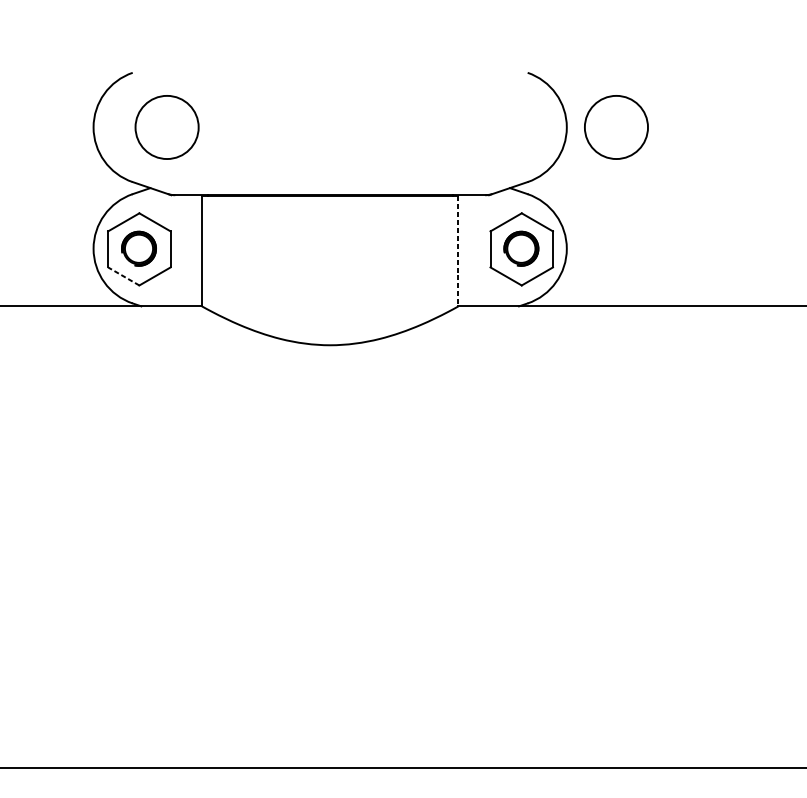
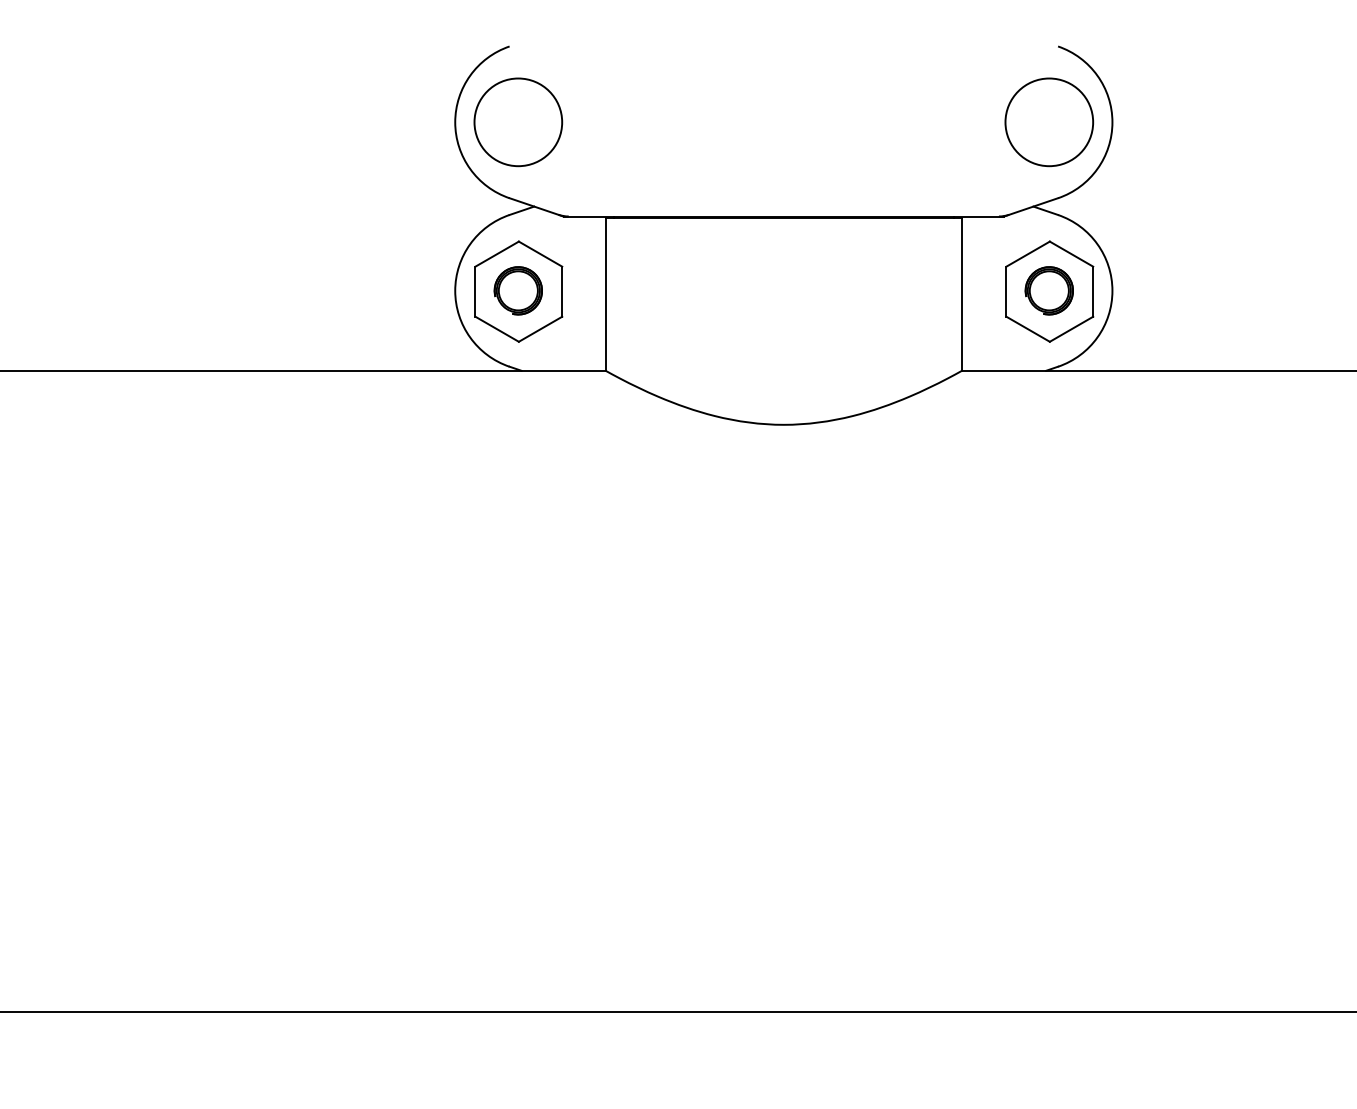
circle: (167, 127) -> (518, 122), moved
circle: (616, 127) -> (1049, 122), moved
line: (458, 251) -> (961, 294), dashed -> solid
line: (123, 276) -> (496, 329), dashed -> solid

